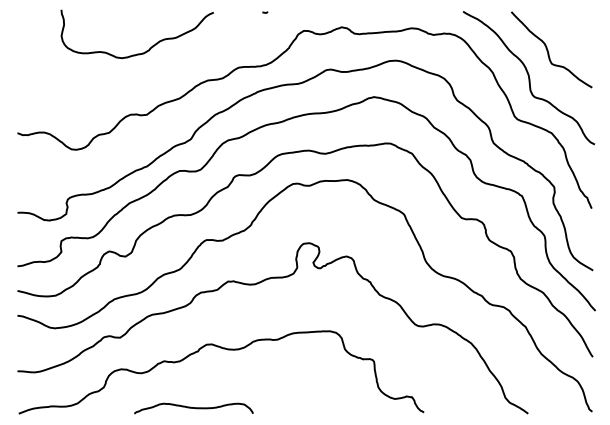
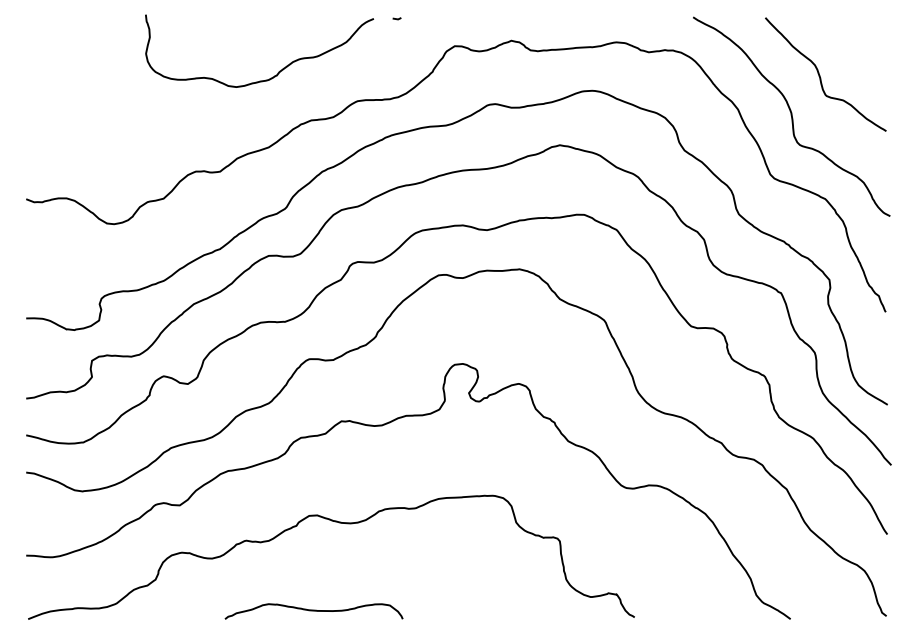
curve: (144, 51) -> (270, 77), moved
curve: (193, 408) -> (313, 611), moved

